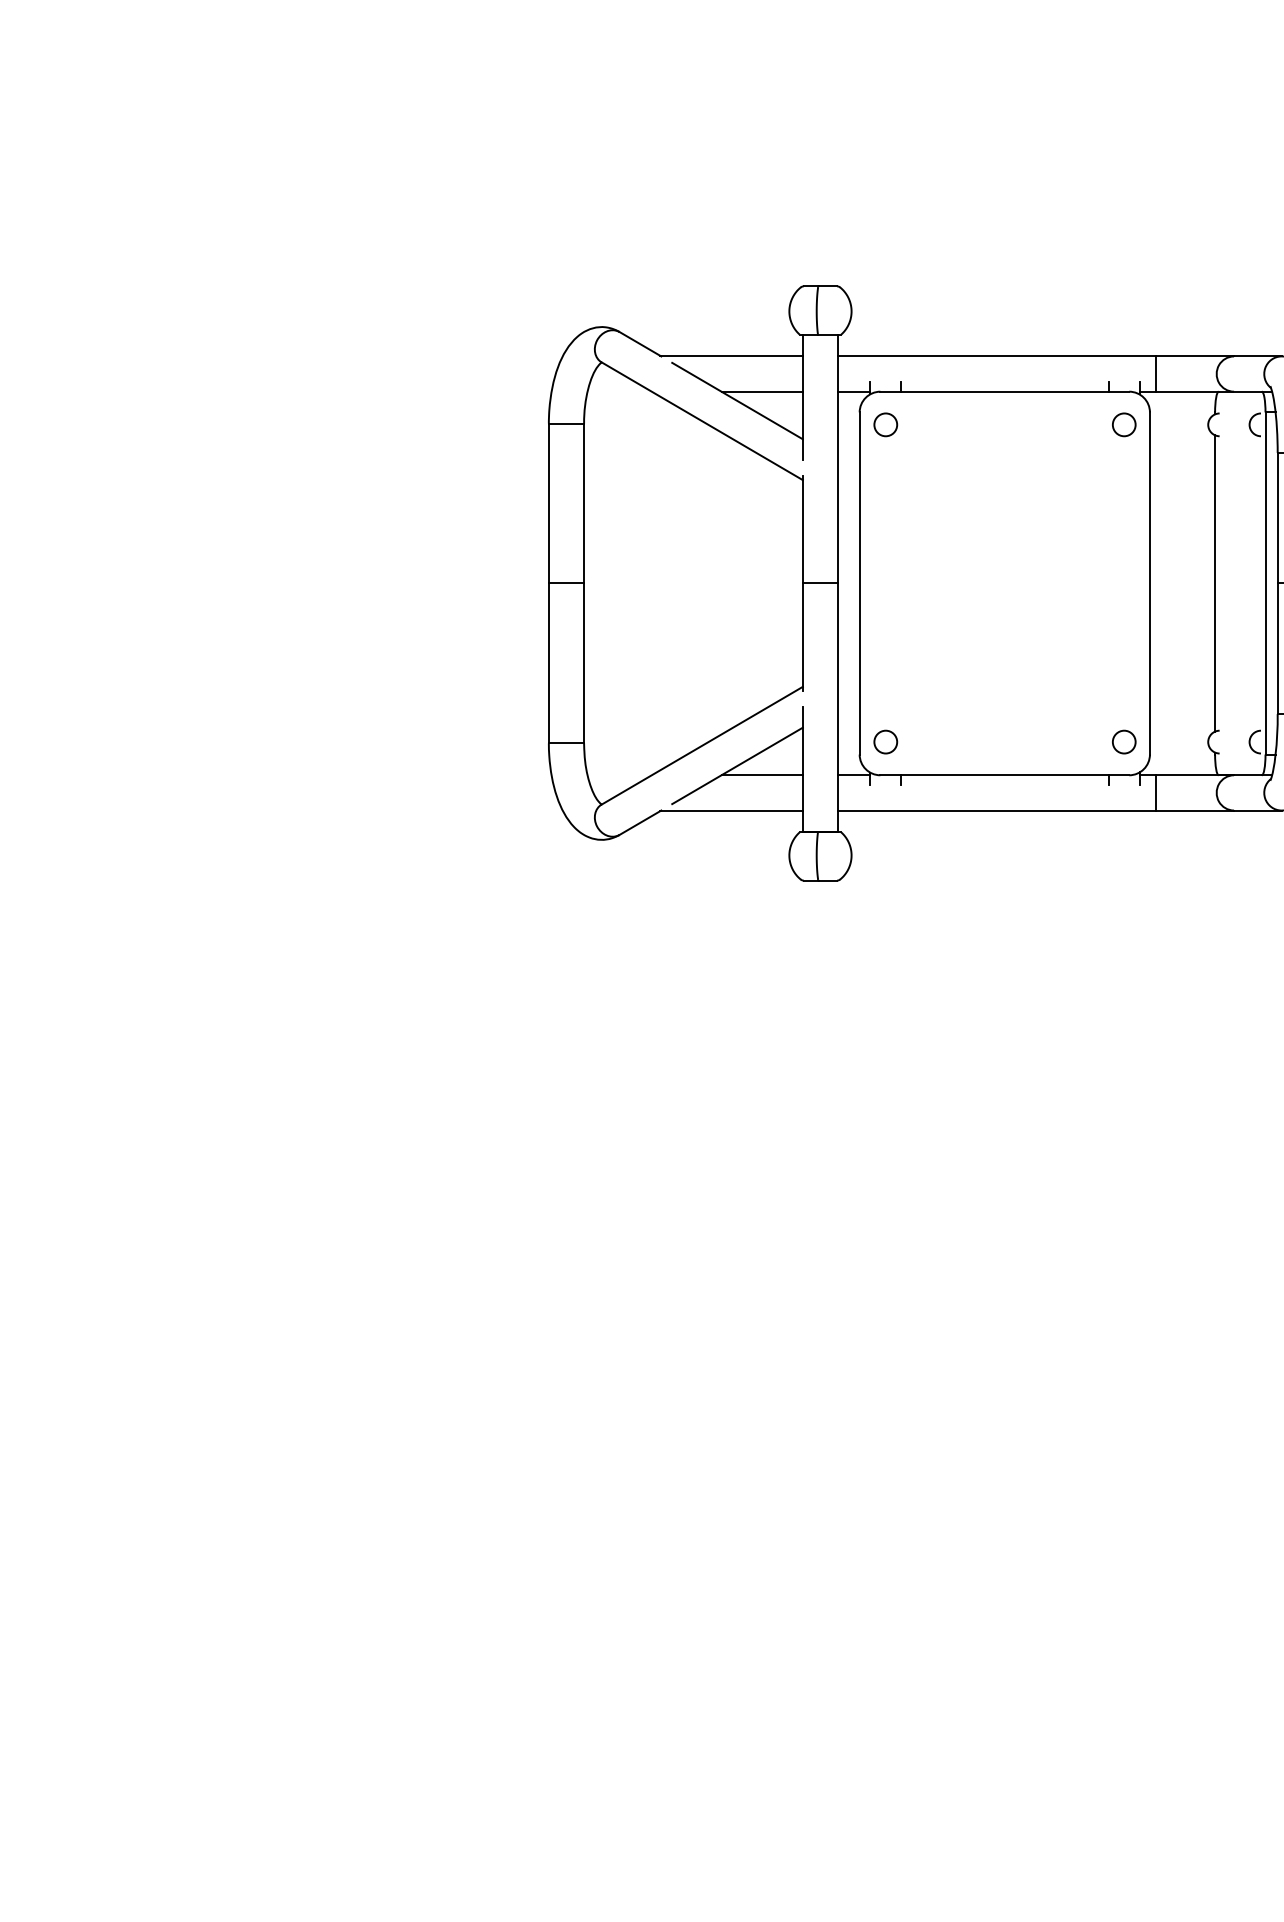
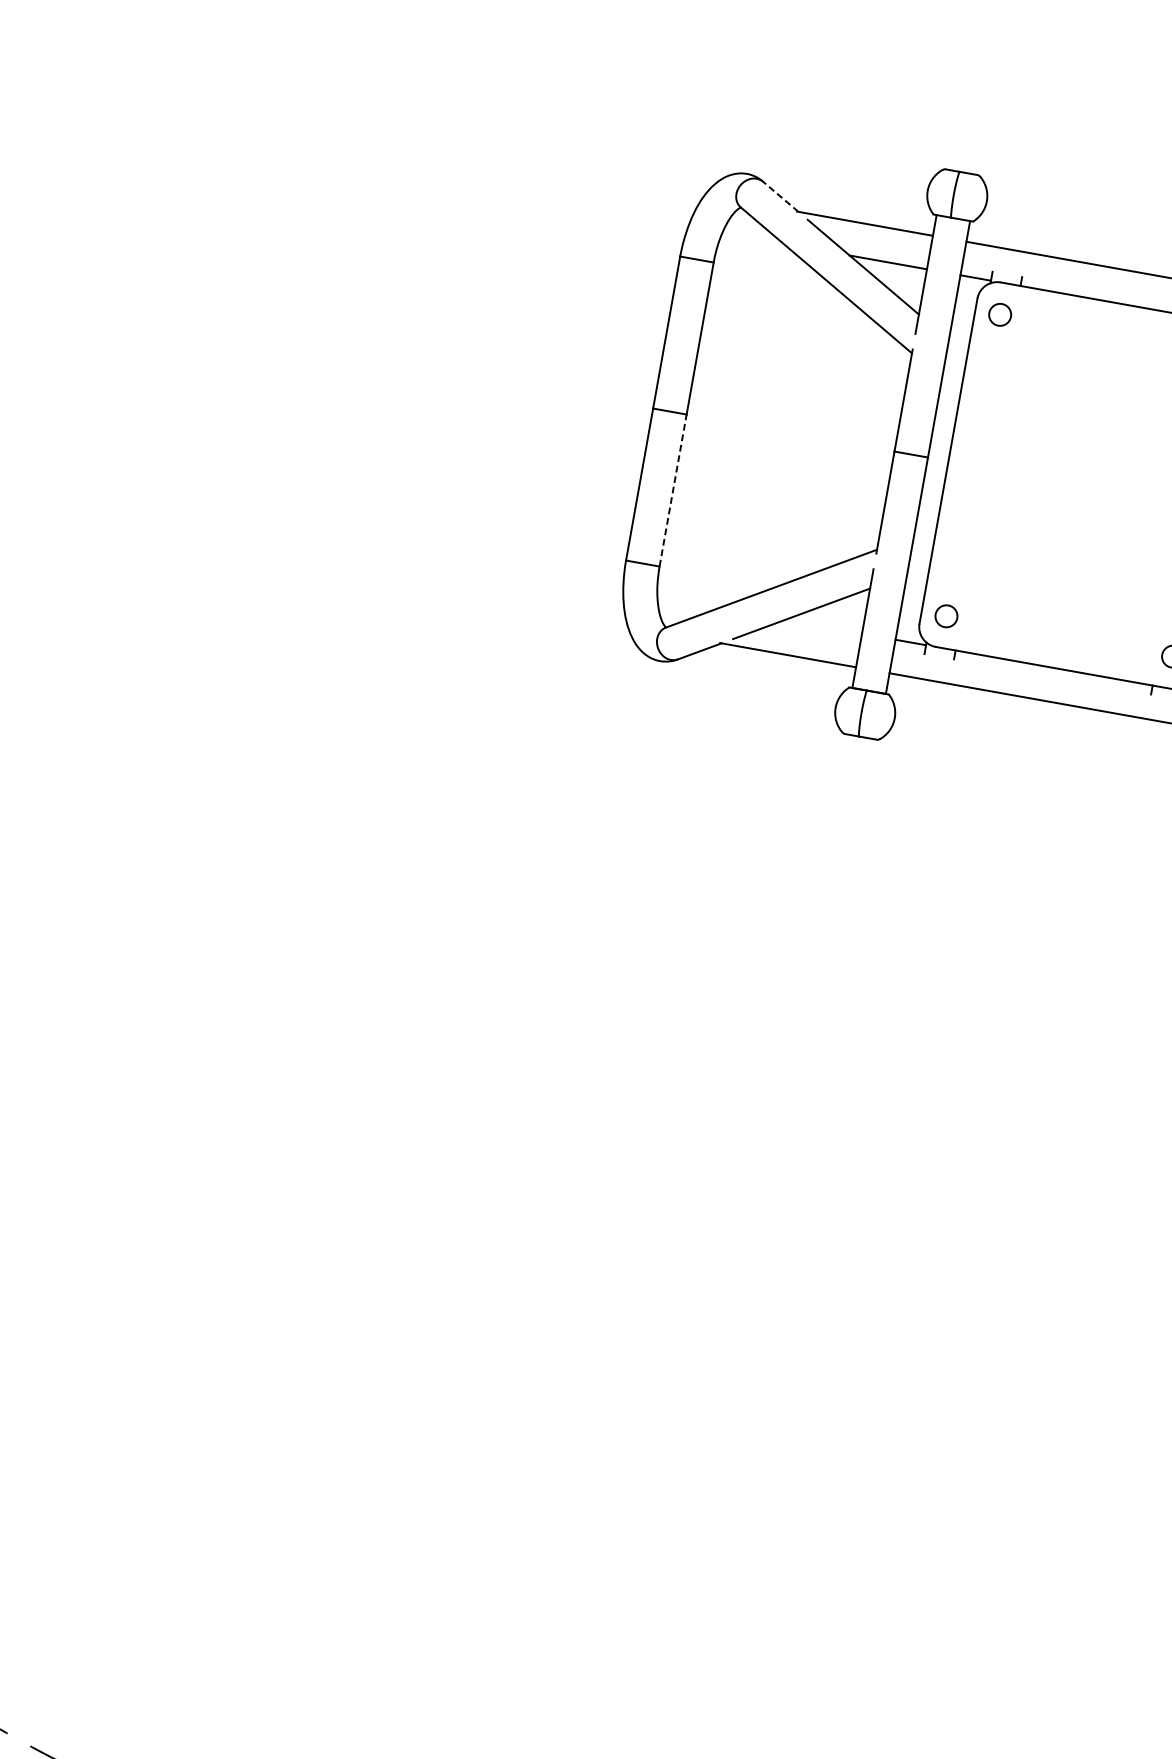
line: (640, 344) -> (780, 196), solid -> dashed
line: (584, 663) -> (673, 490), solid -> dashed
line: (761, 775) -> (822, 627), removed

